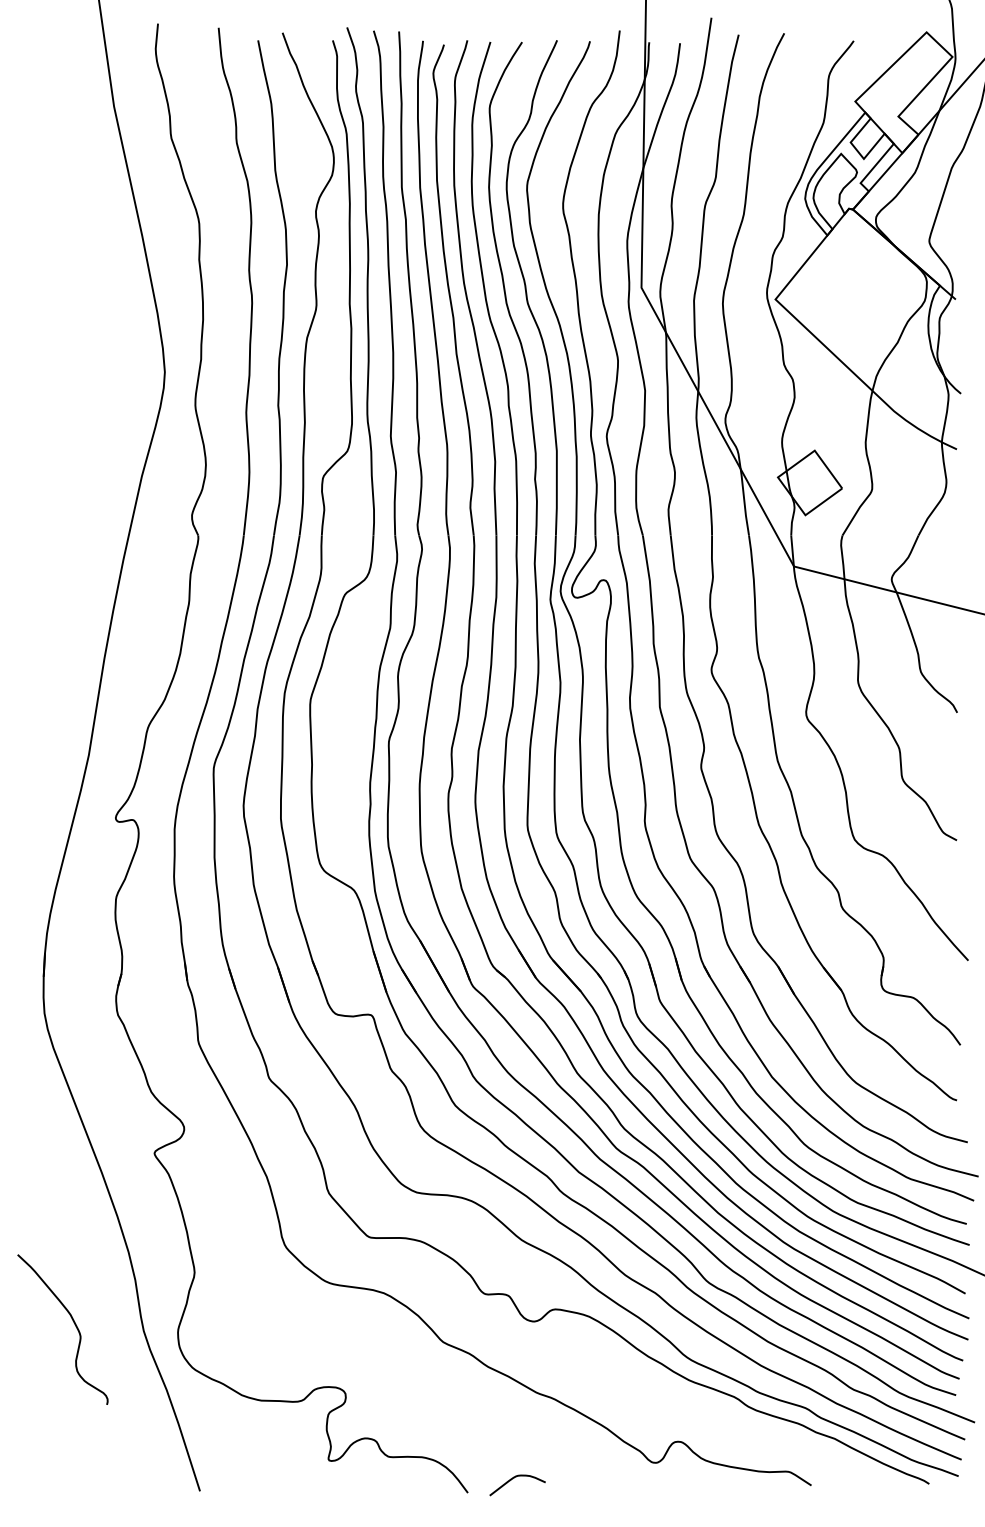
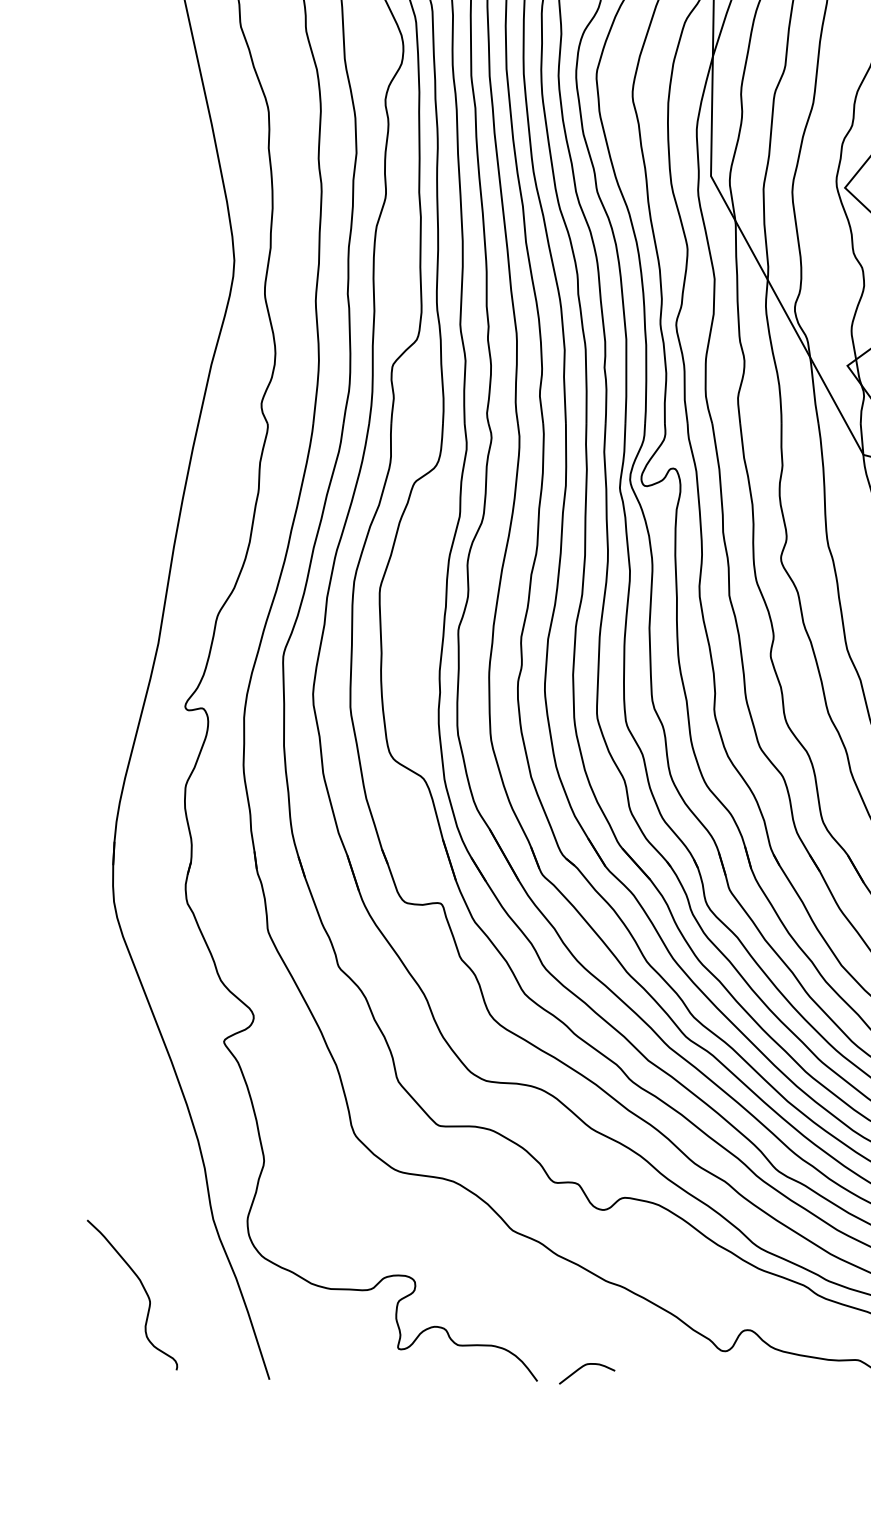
curve: (74, 1324) -> (144, 1289), moved

